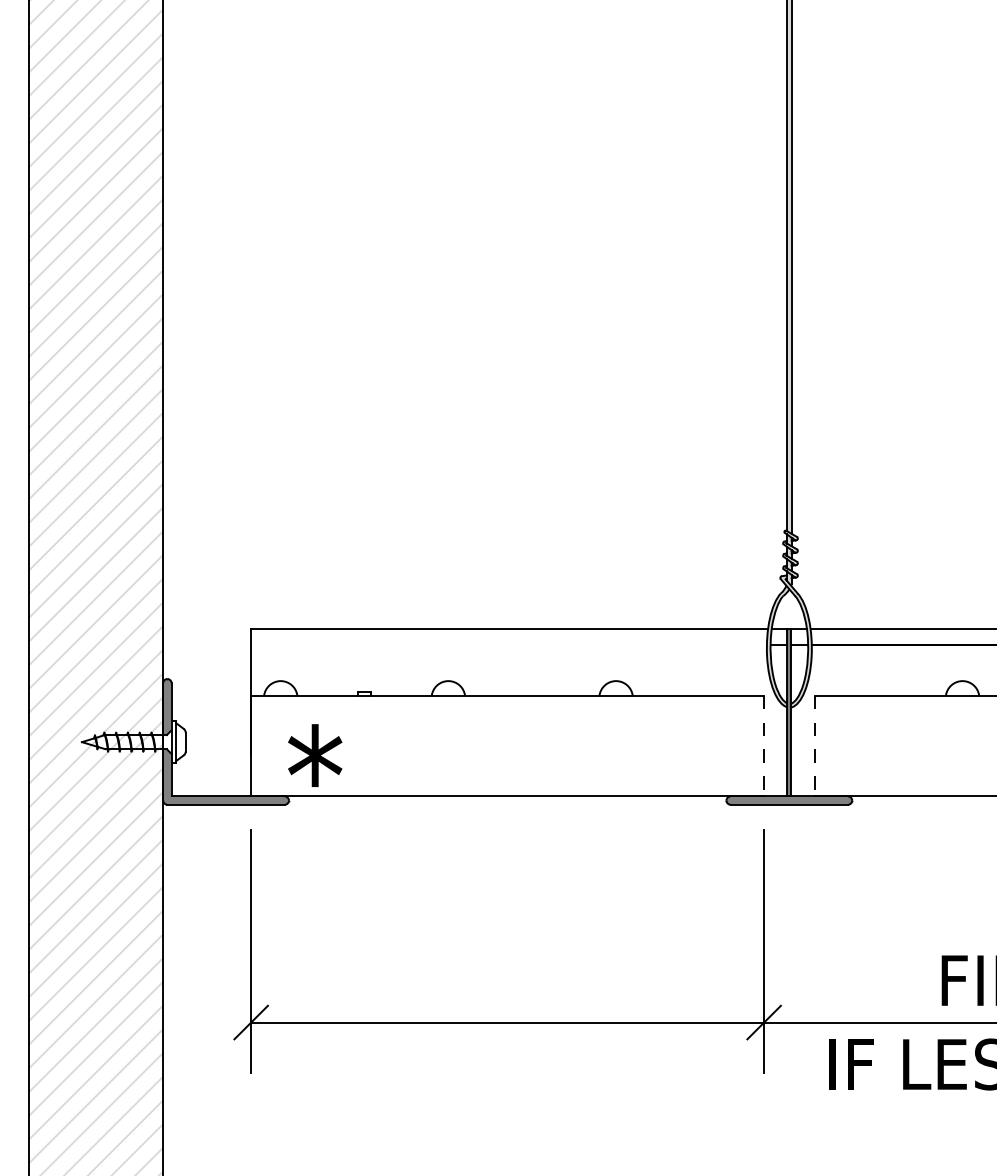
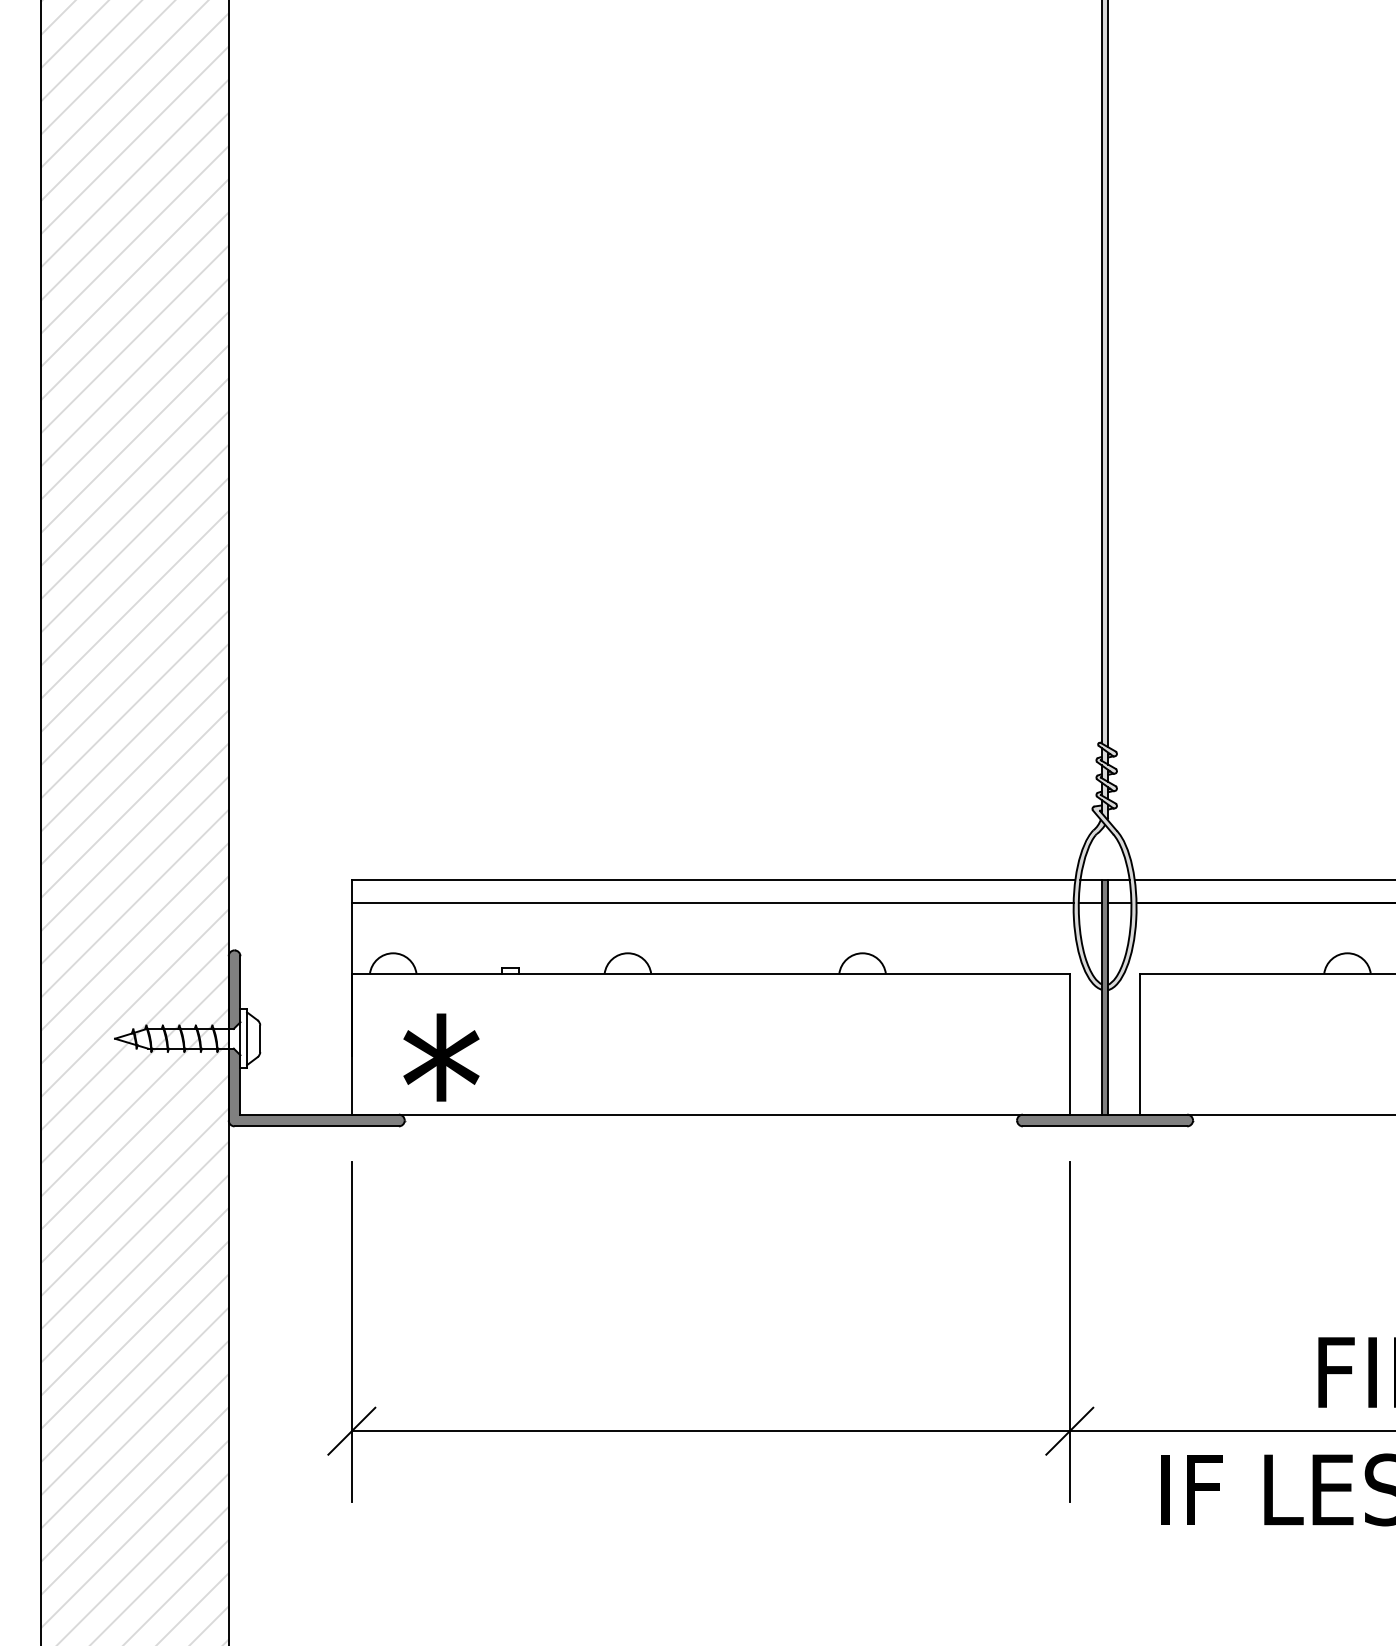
line: (508, 645) -> (712, 903), added
line: (763, 746) -> (1069, 1044), dashed -> solid
line: (814, 746) -> (1140, 1044), dashed -> solid

